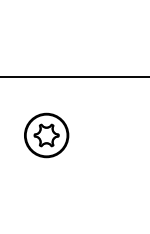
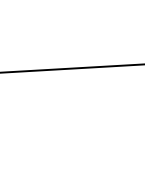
part: (46, 135) -> (35, 134), removed

